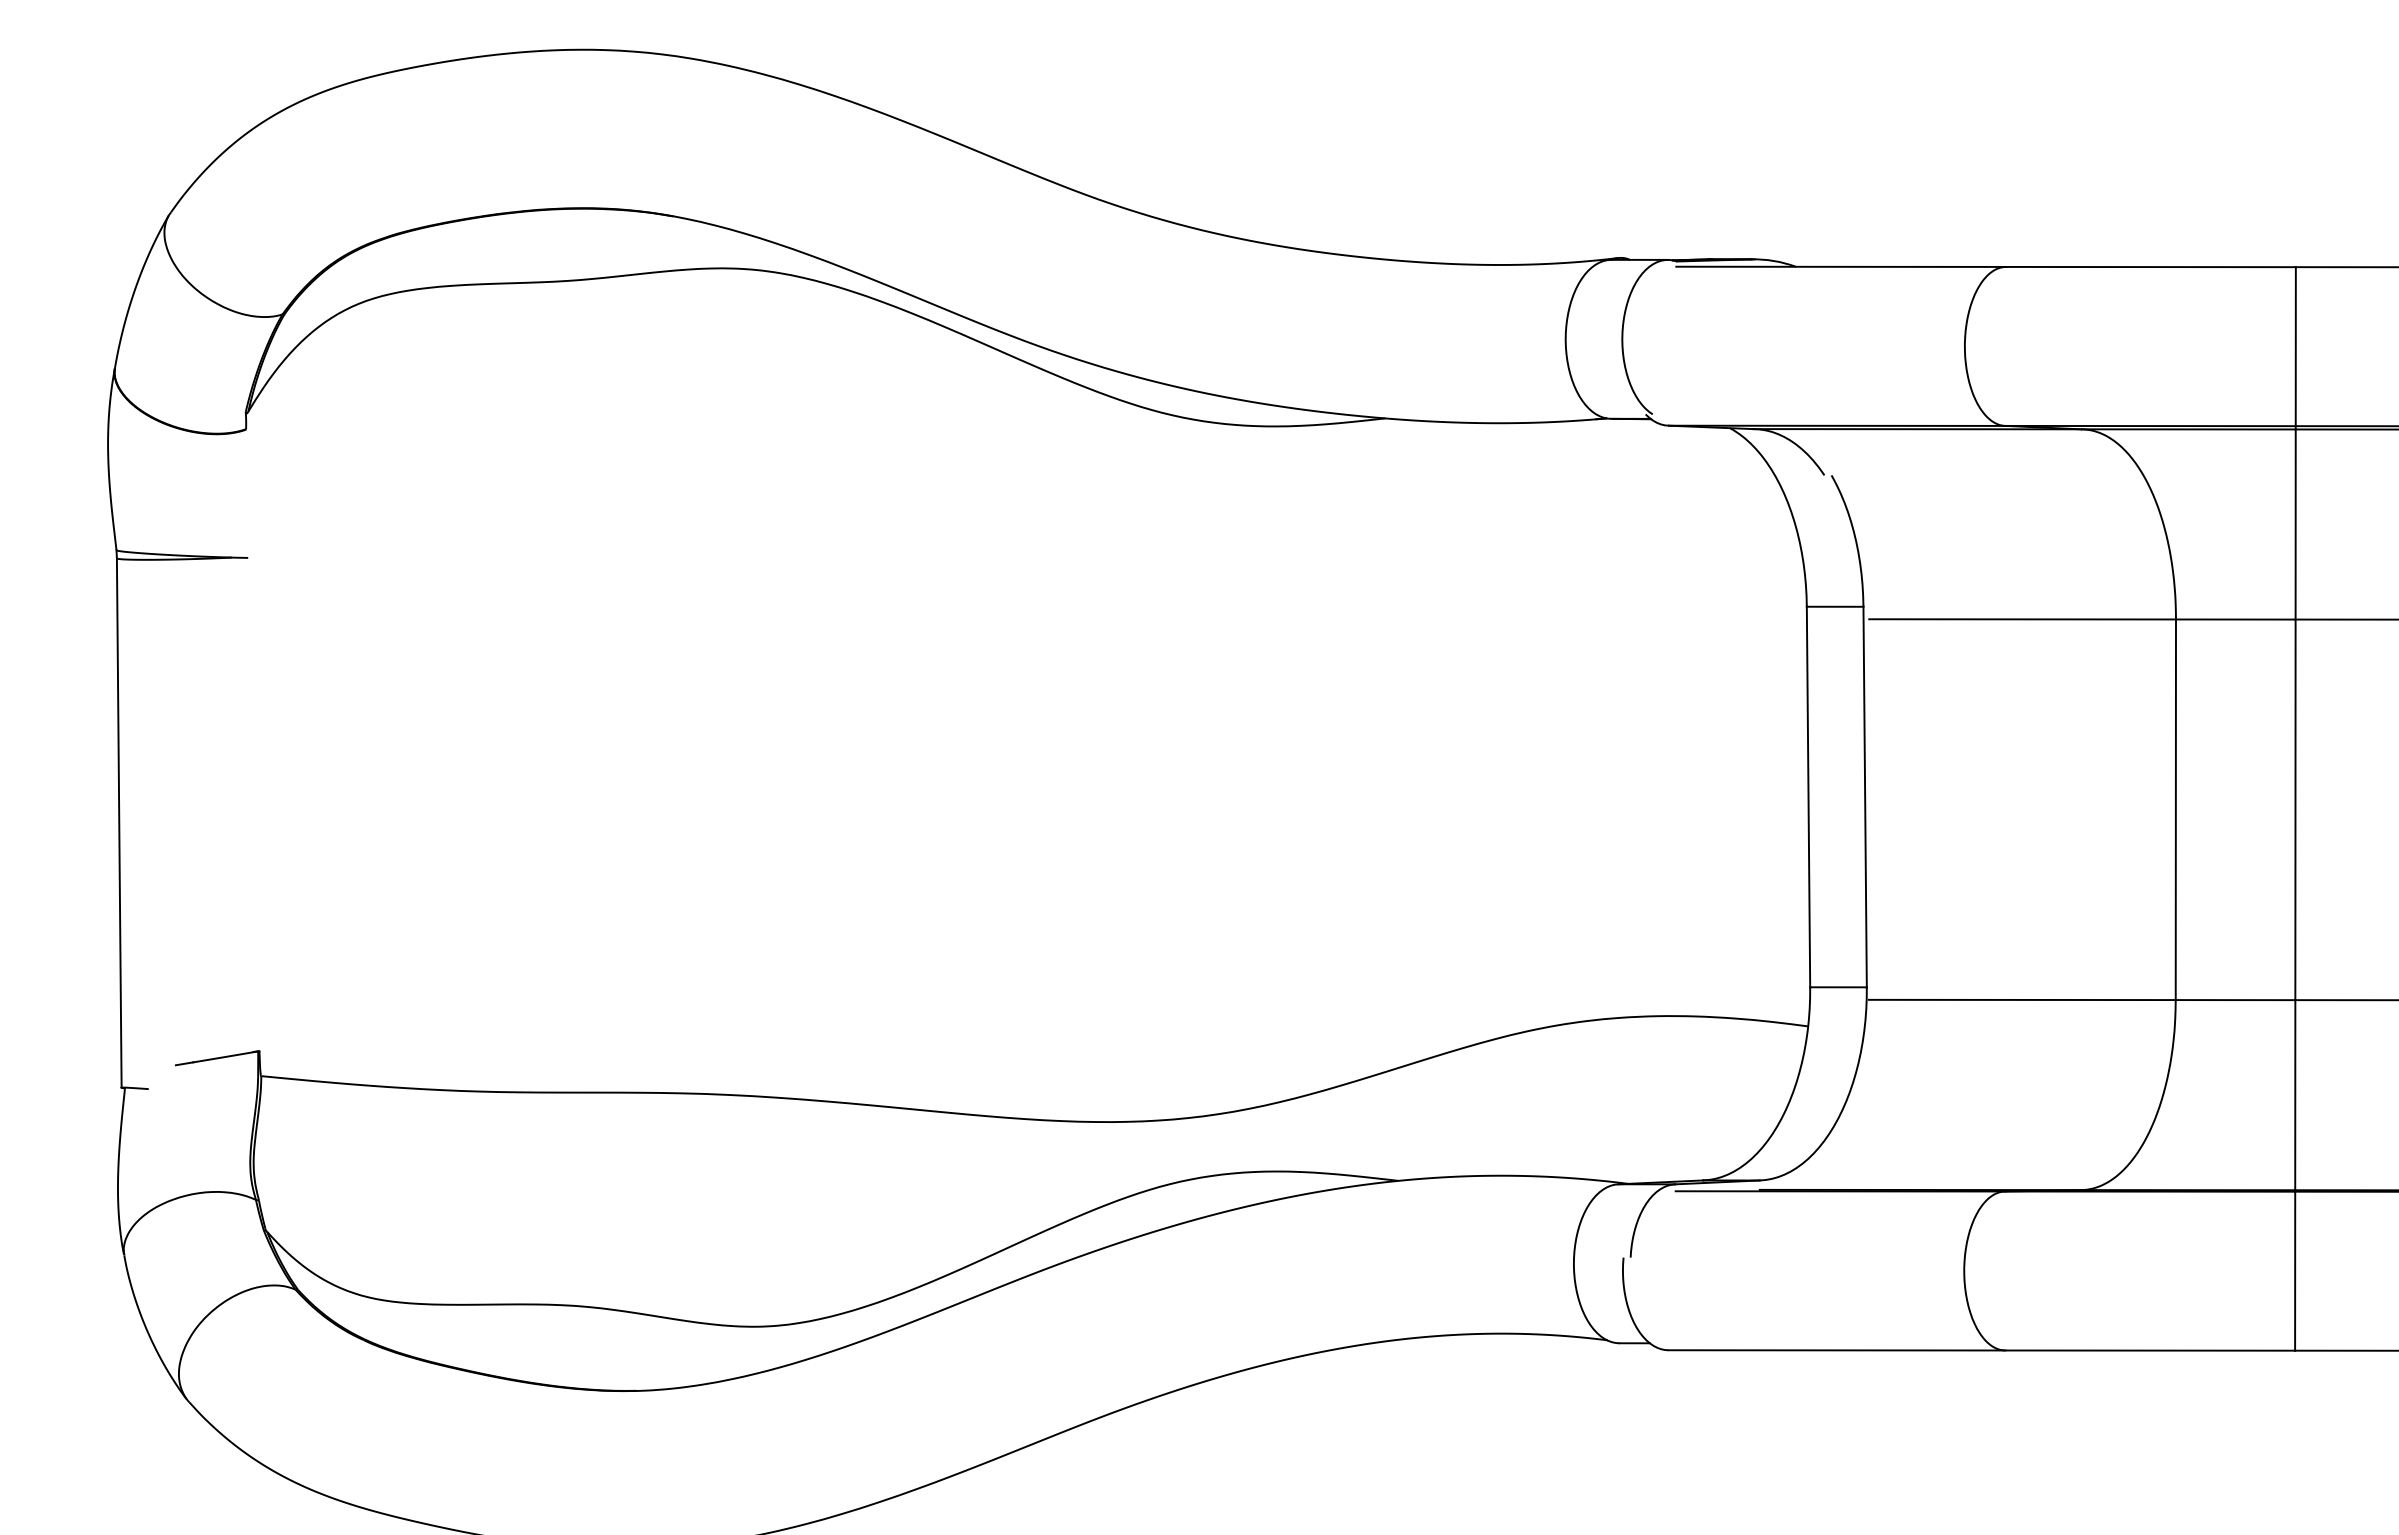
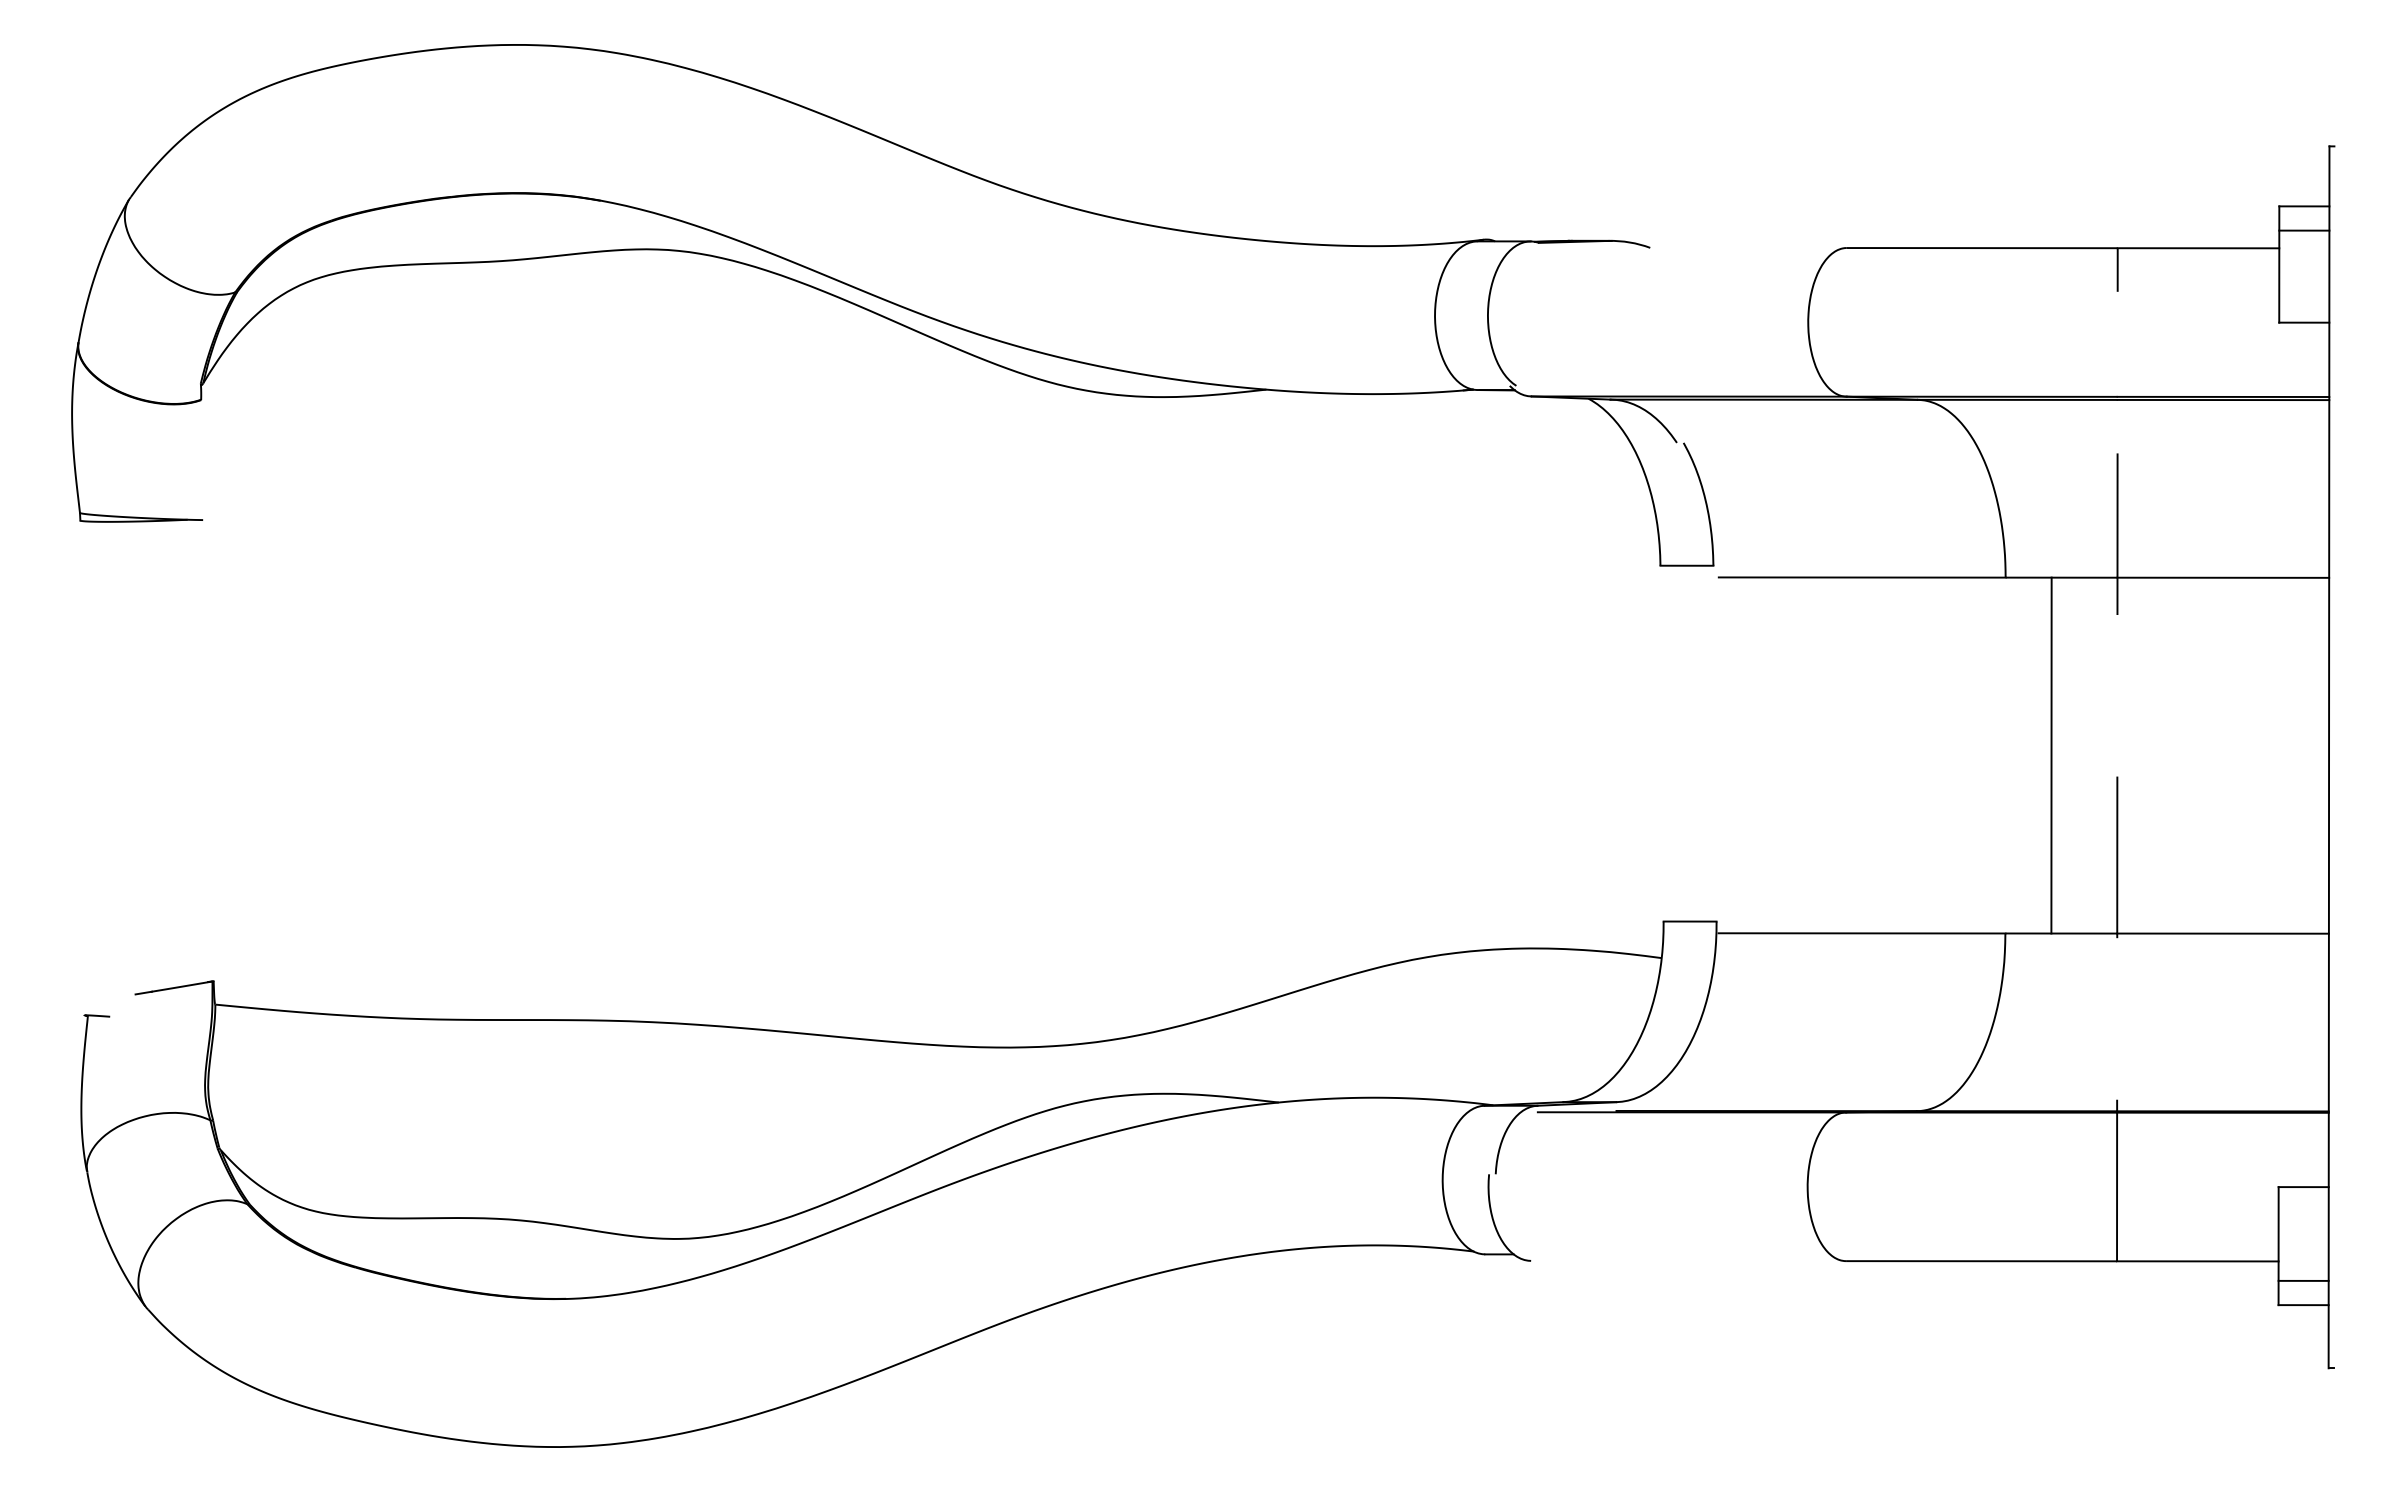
line: (1841, 266) -> (1692, 247), removed
line: (1807, 796) -> (1661, 743), removed
line: (1864, 796) -> (1714, 743), removed
line: (2295, 808) -> (2117, 754), solid -> dashed
line: (2175, 809) -> (2051, 755), moved
line: (119, 822) -> (82, 767), removed
line: (1836, 1349) -> (1688, 1260), removed

